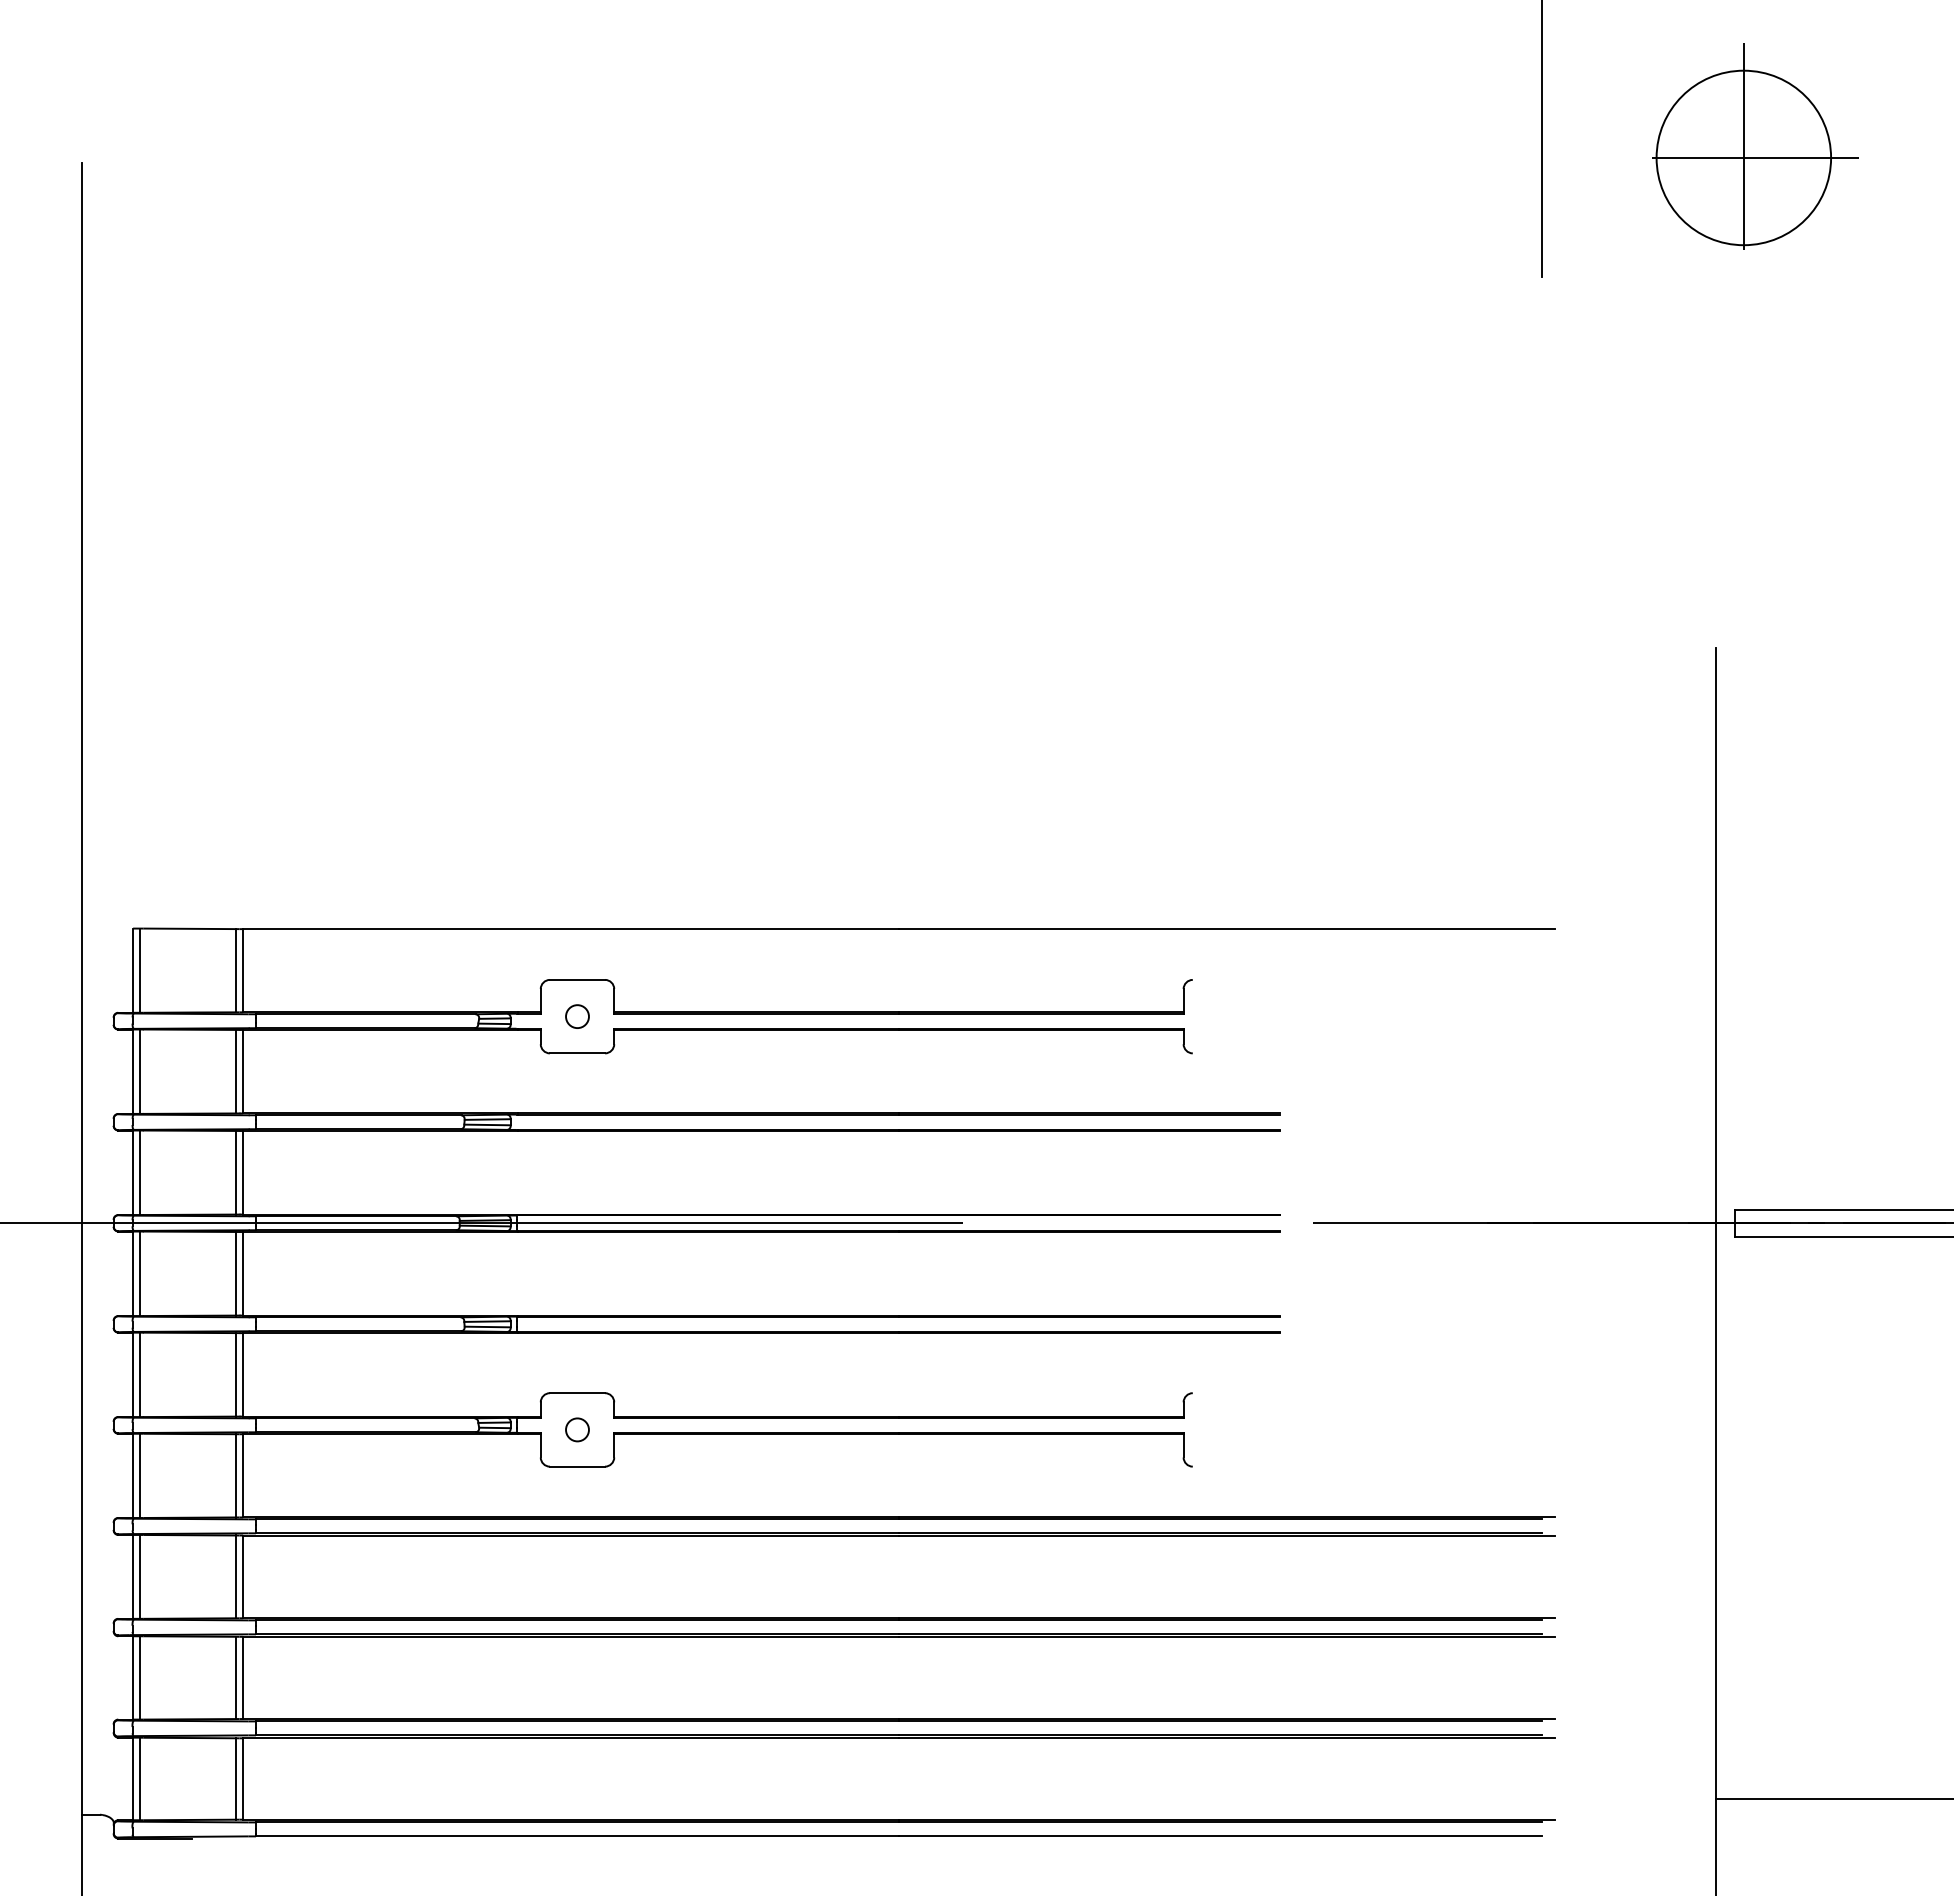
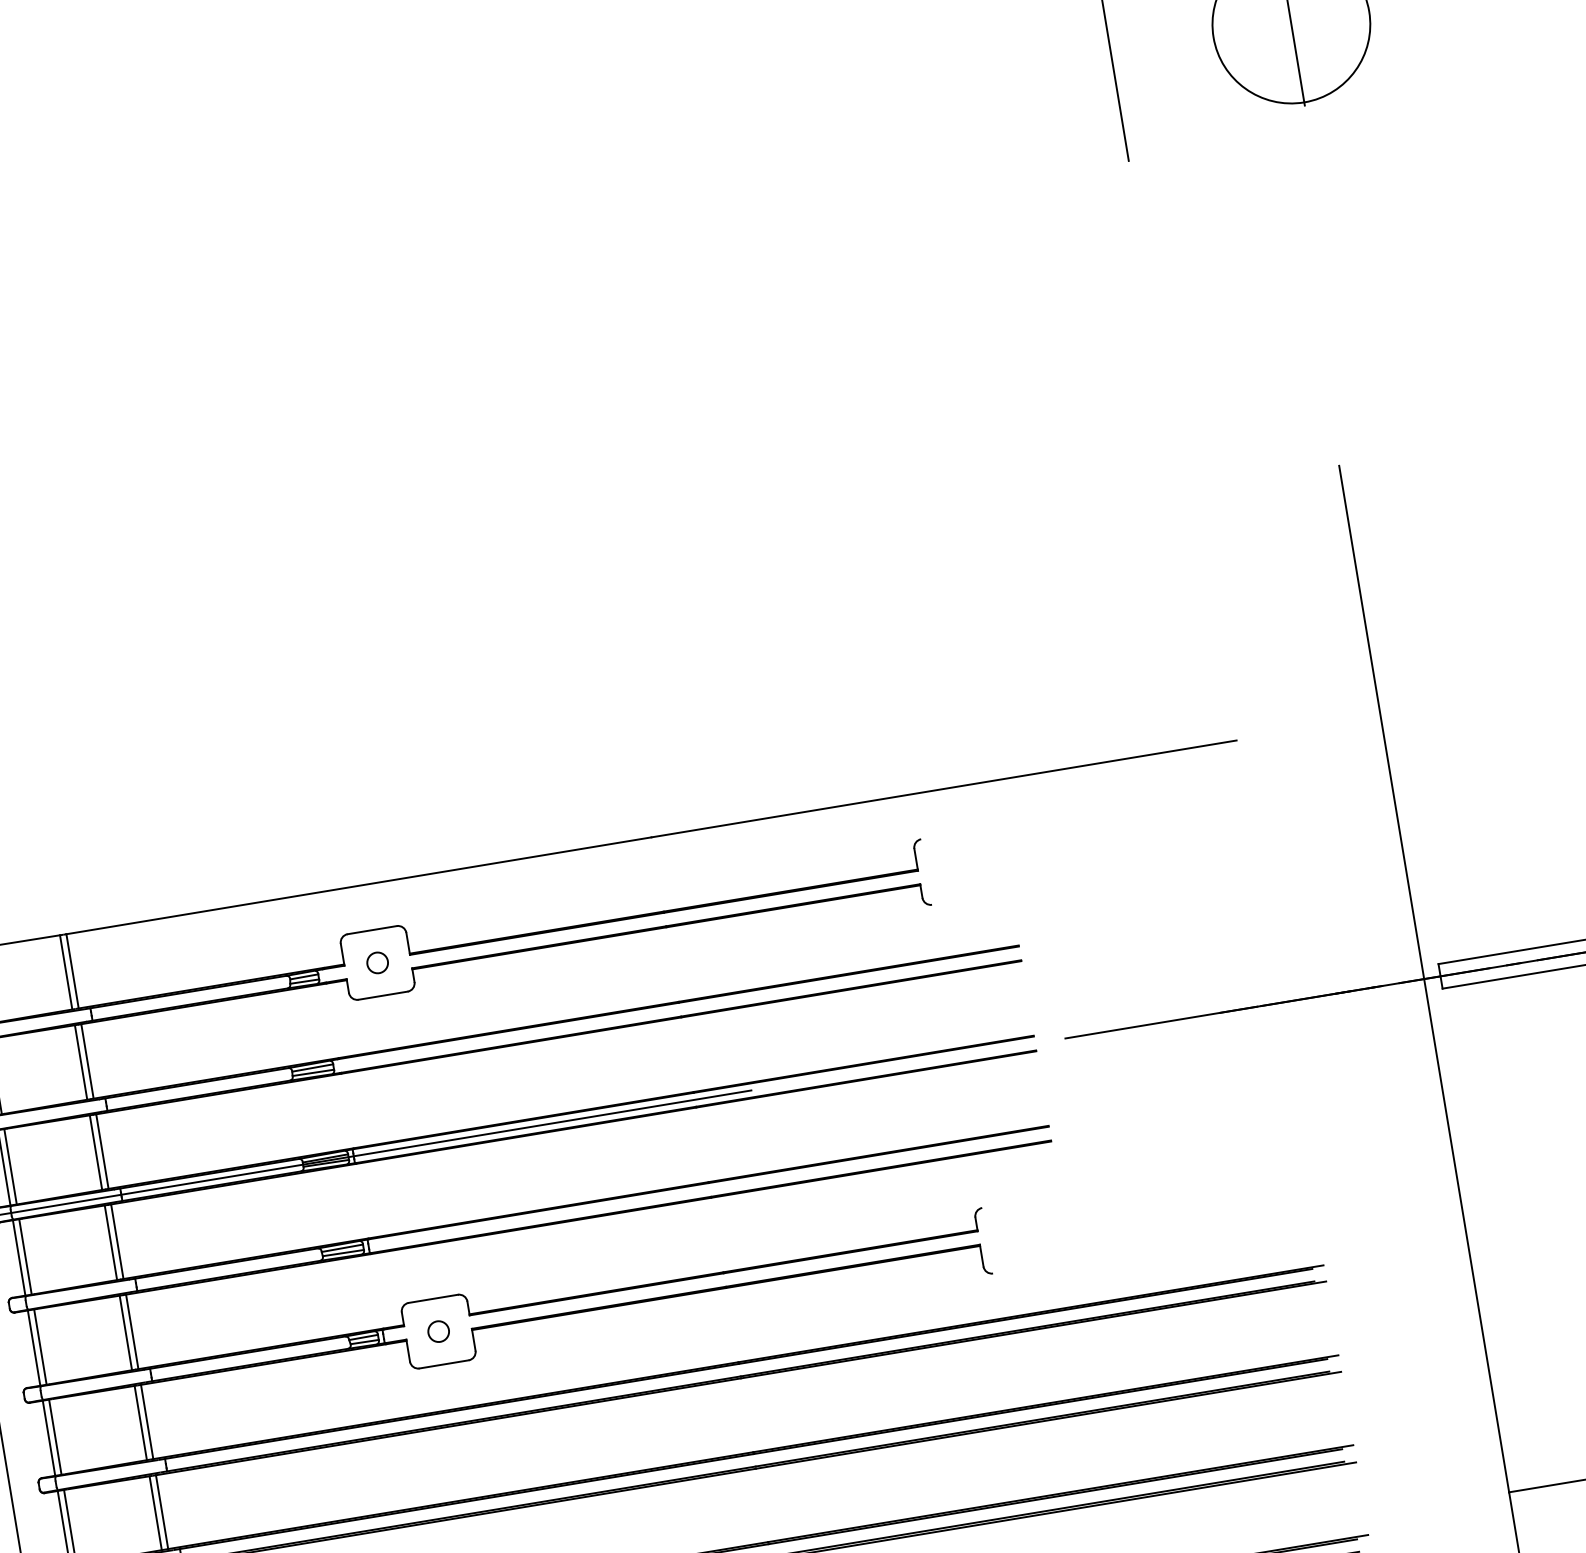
line: (1743, 157) -> (1291, 24), removed

